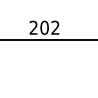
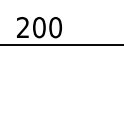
text: (55, 27) -> (55, 27), 202 -> 200

